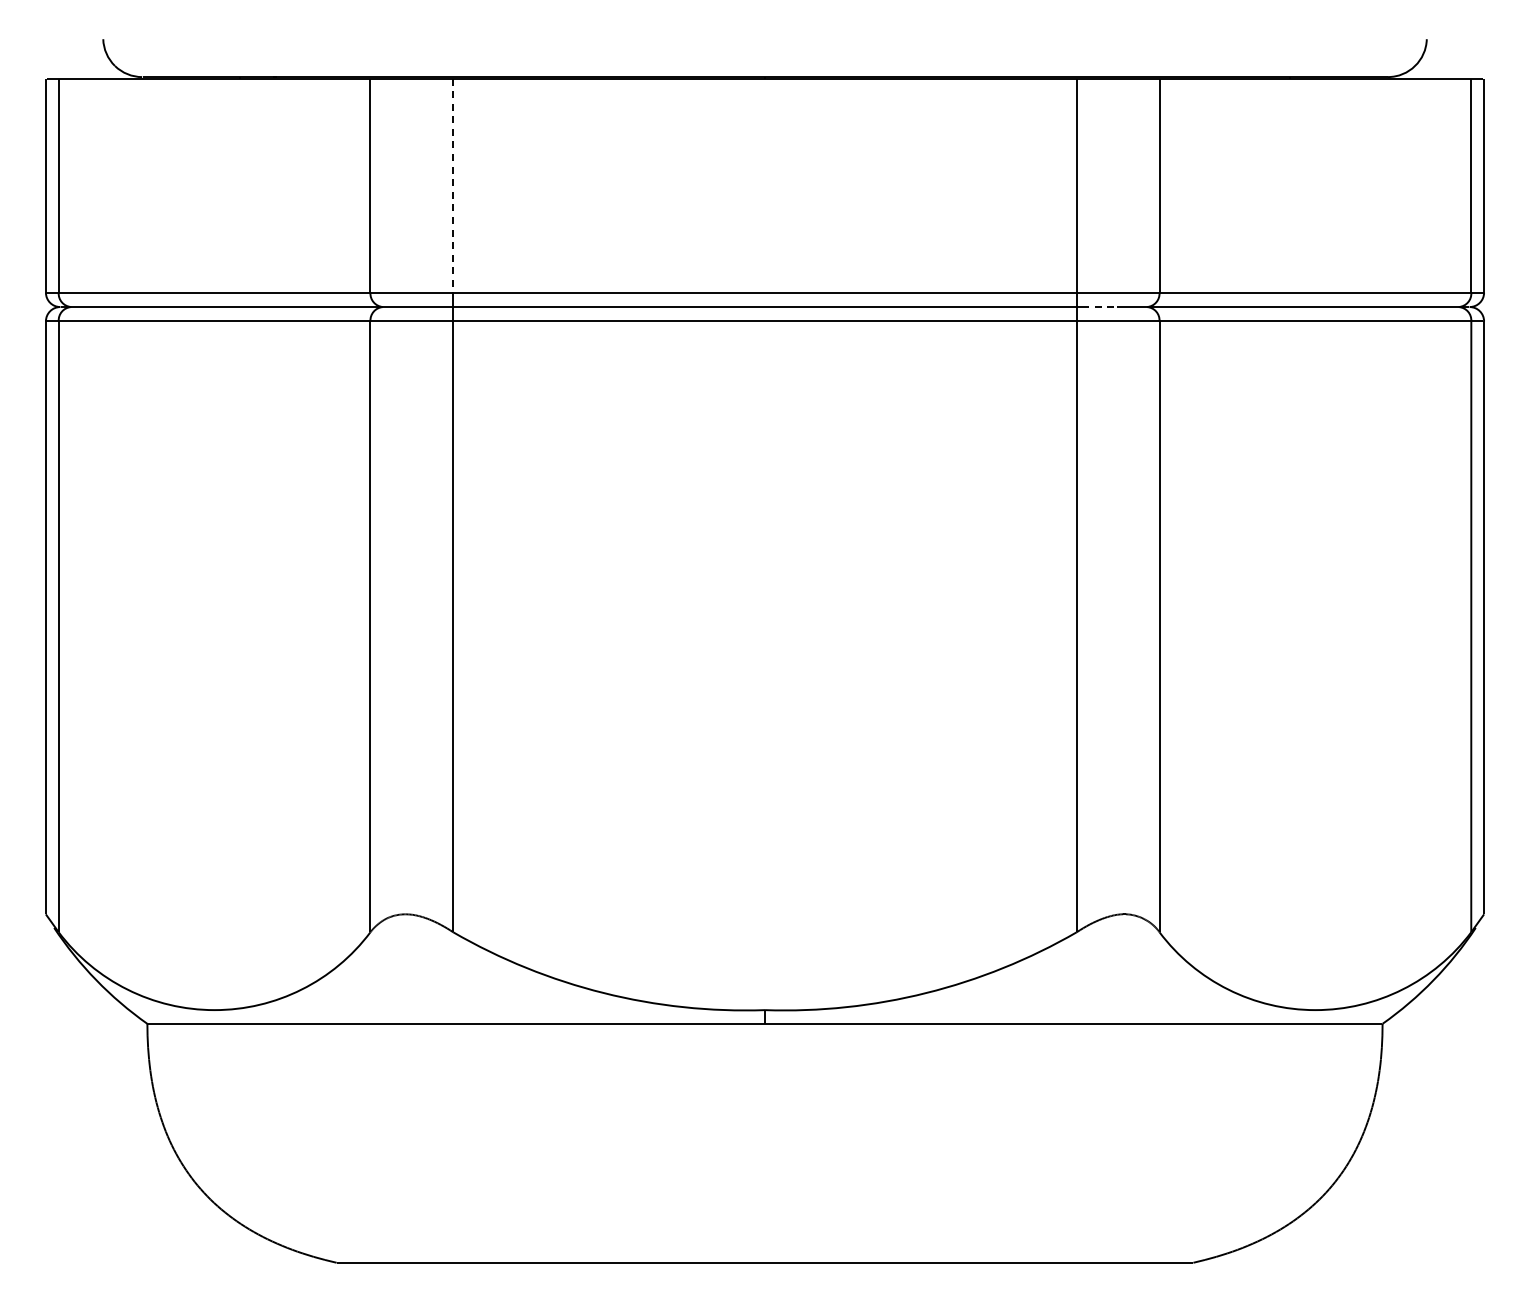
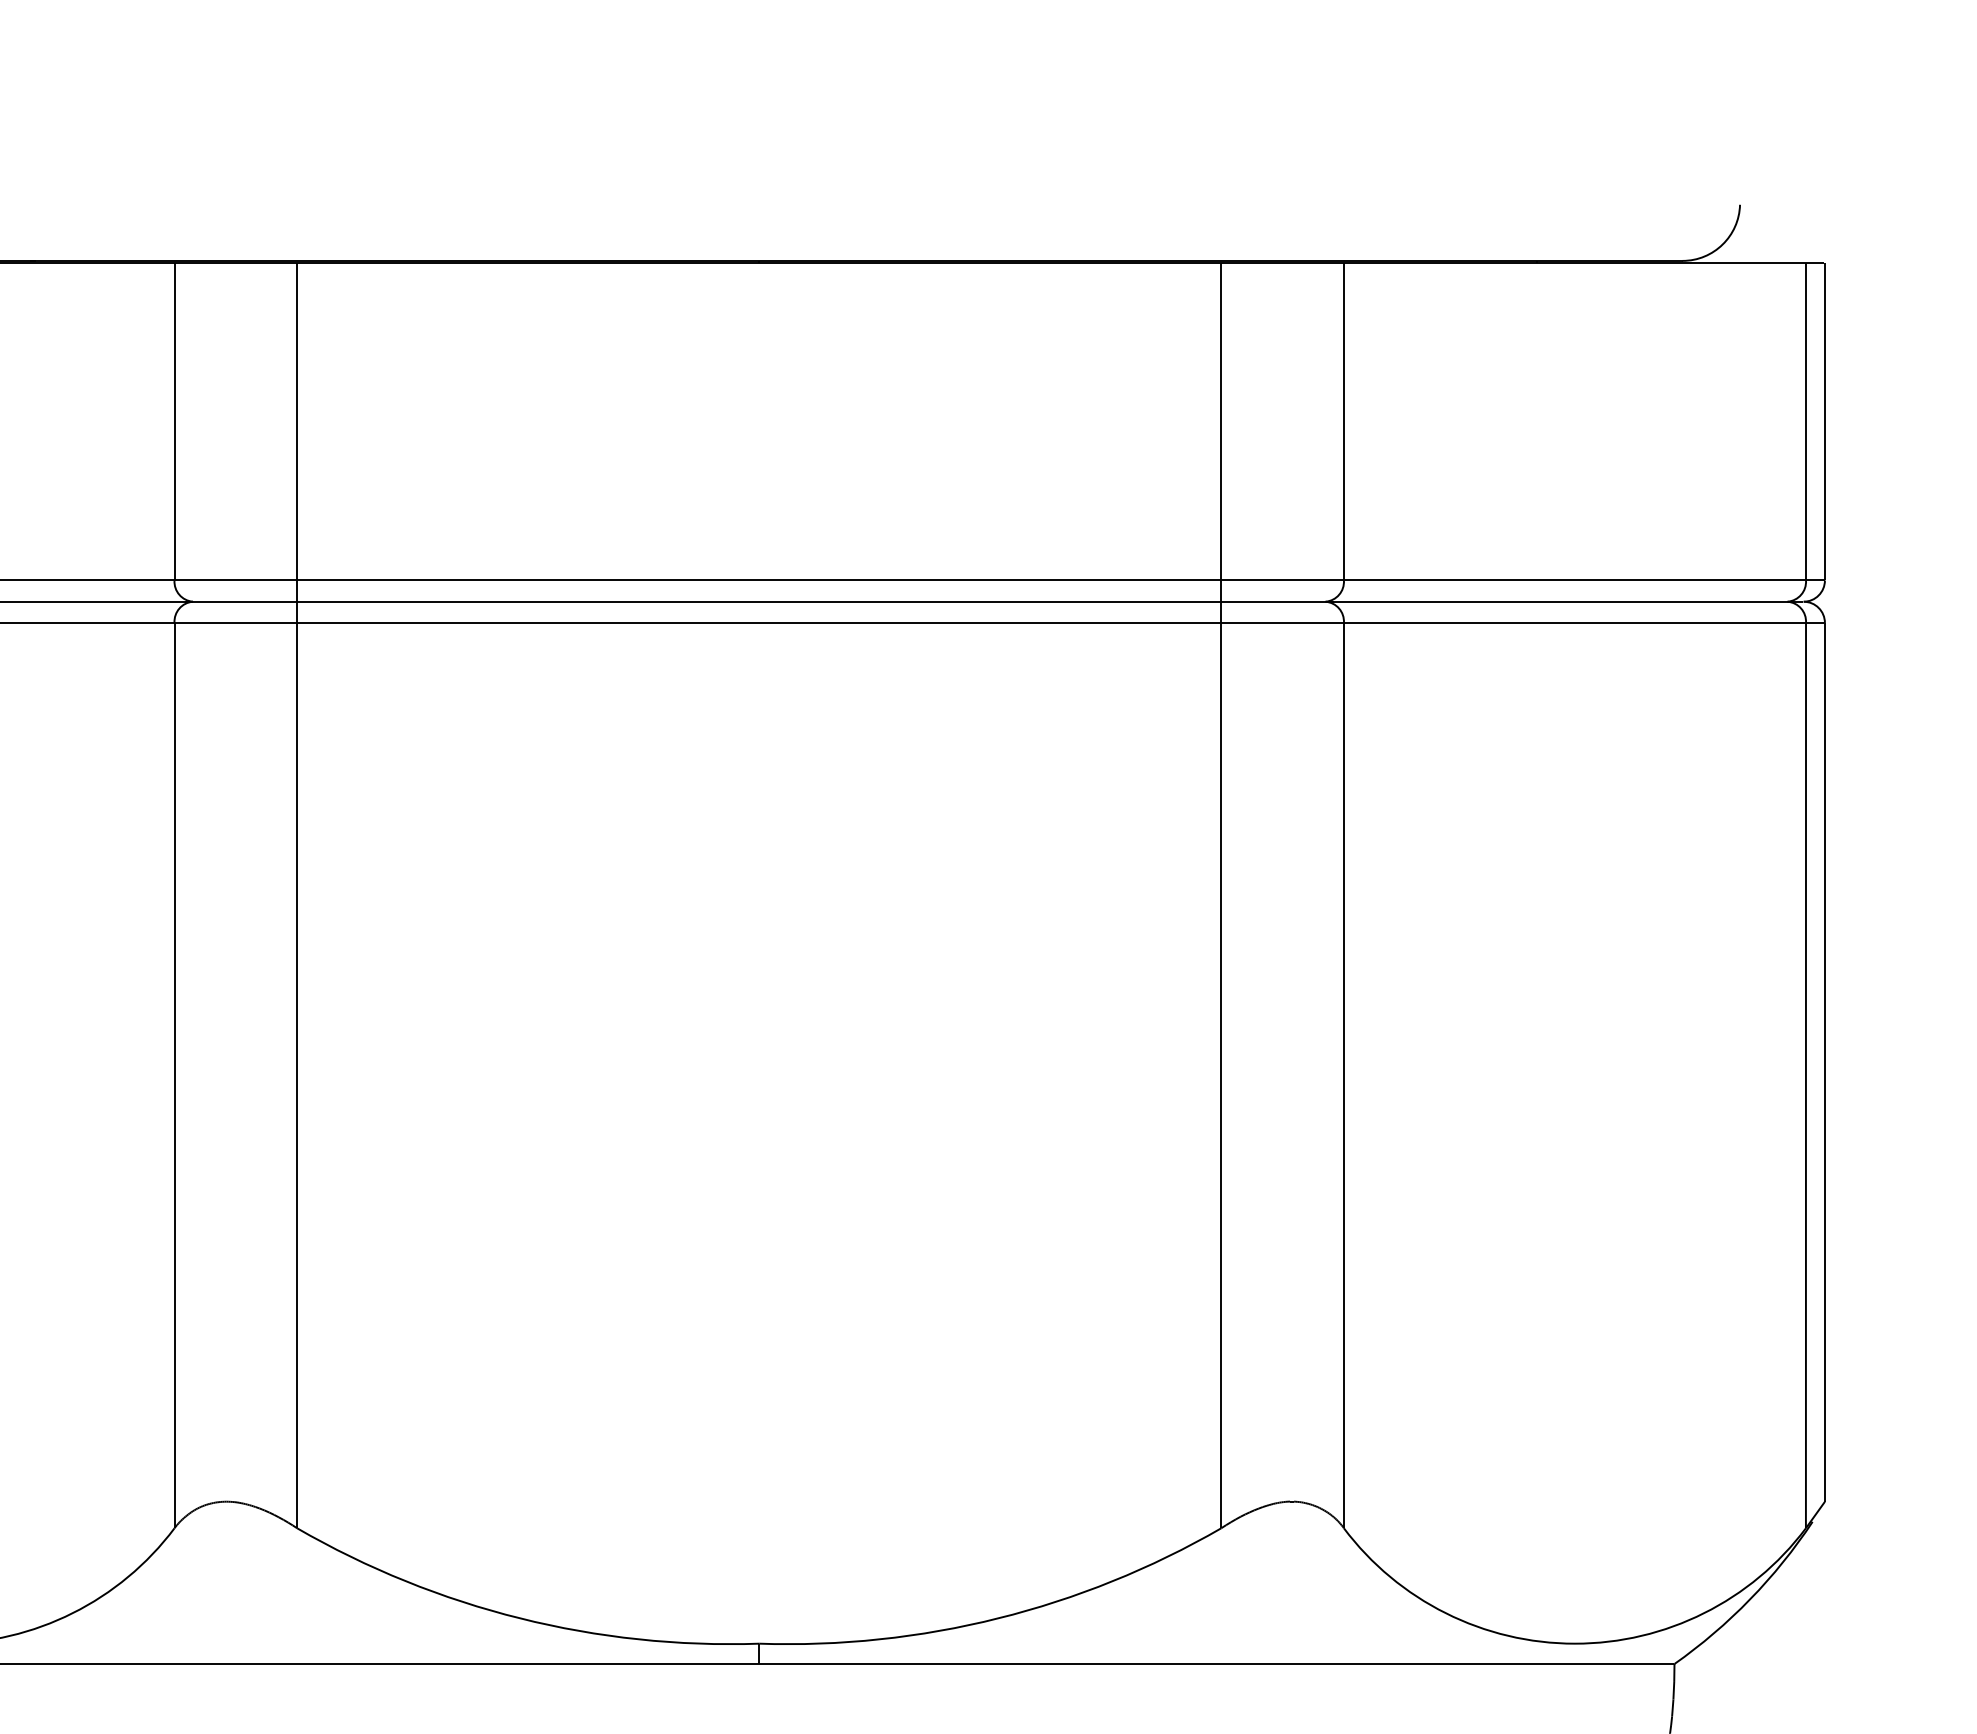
line: (453, 186) -> (297, 423), dashed -> solid
line: (1099, 307) -> (1254, 602), dashed -> solid

